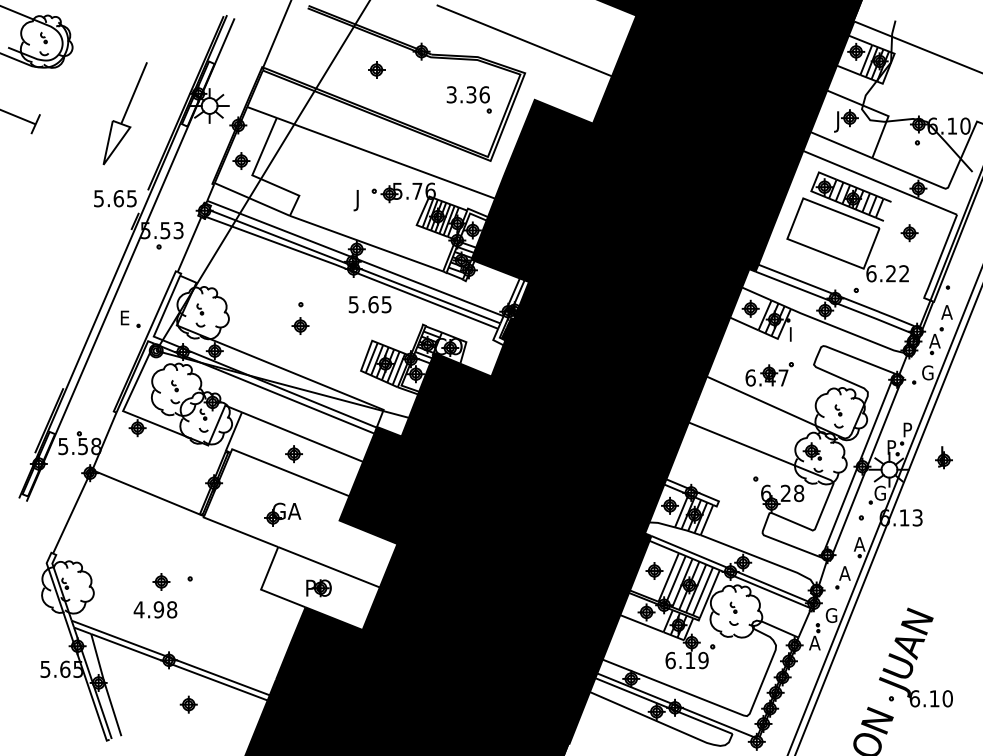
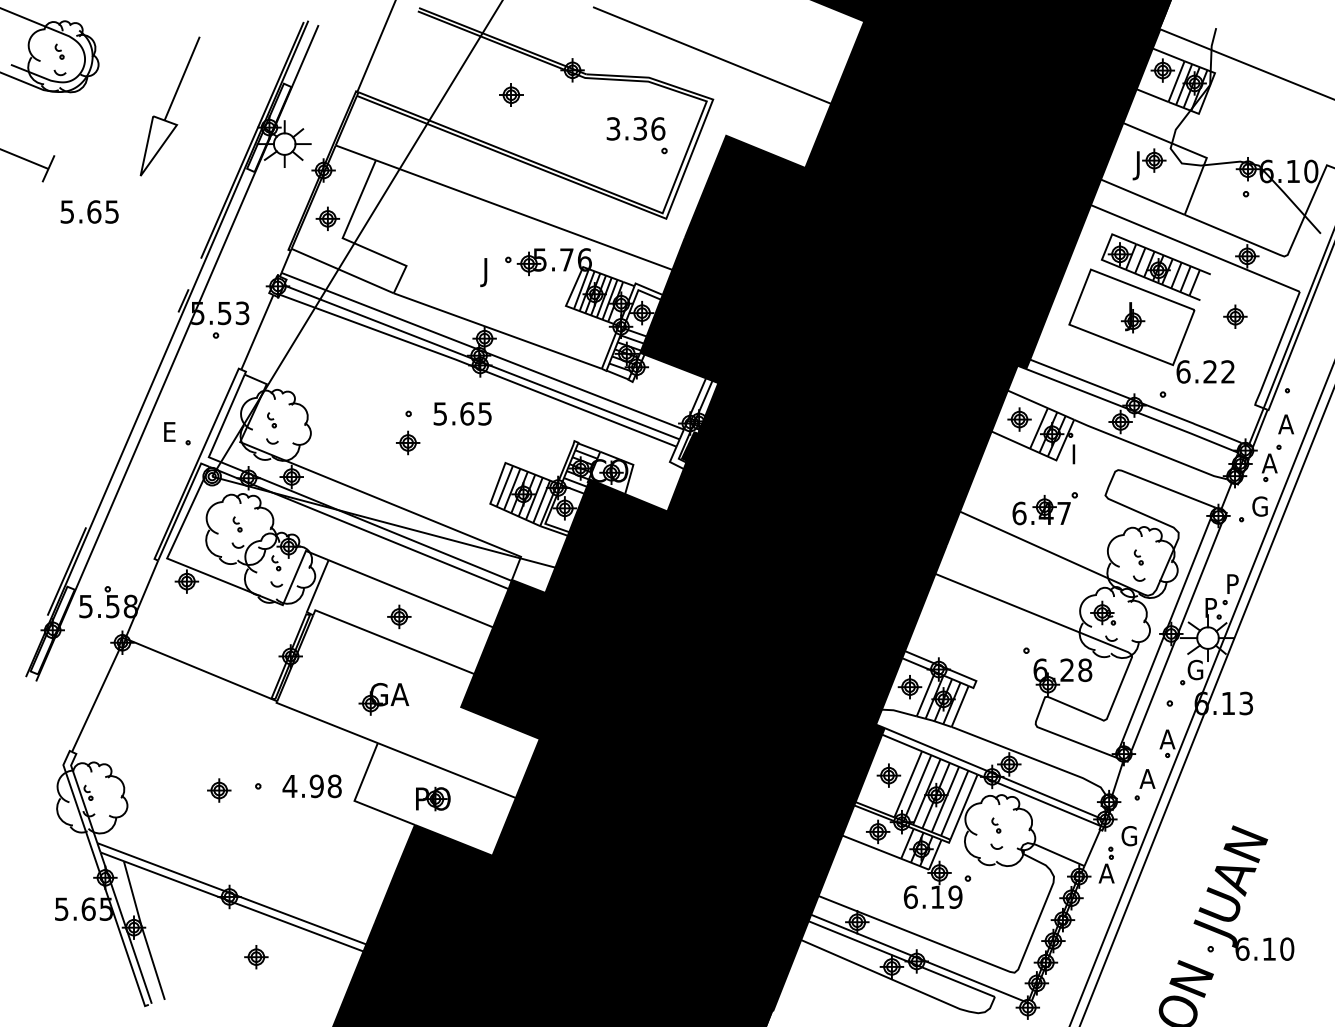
part: (124, 113) -> (169, 106), moved
text: (115, 198) -> (89, 211), moved
text: (370, 304) -> (462, 413), moved
part: (943, 457) -> (1132, 317), moved
text: (155, 609) -> (311, 786), moved

